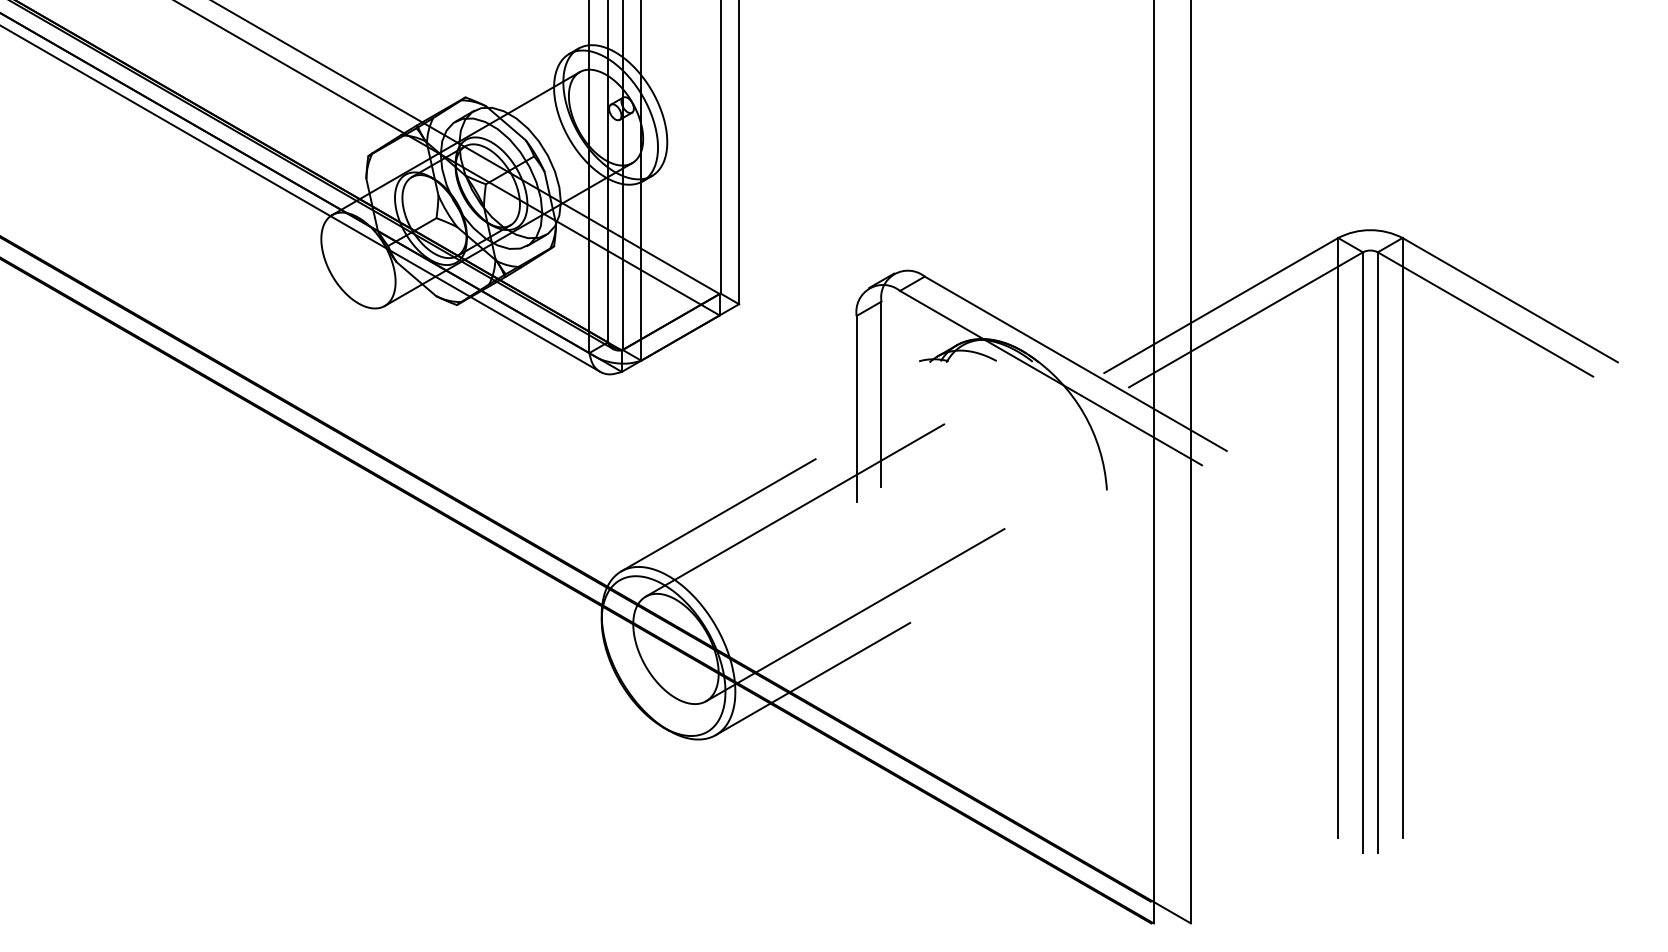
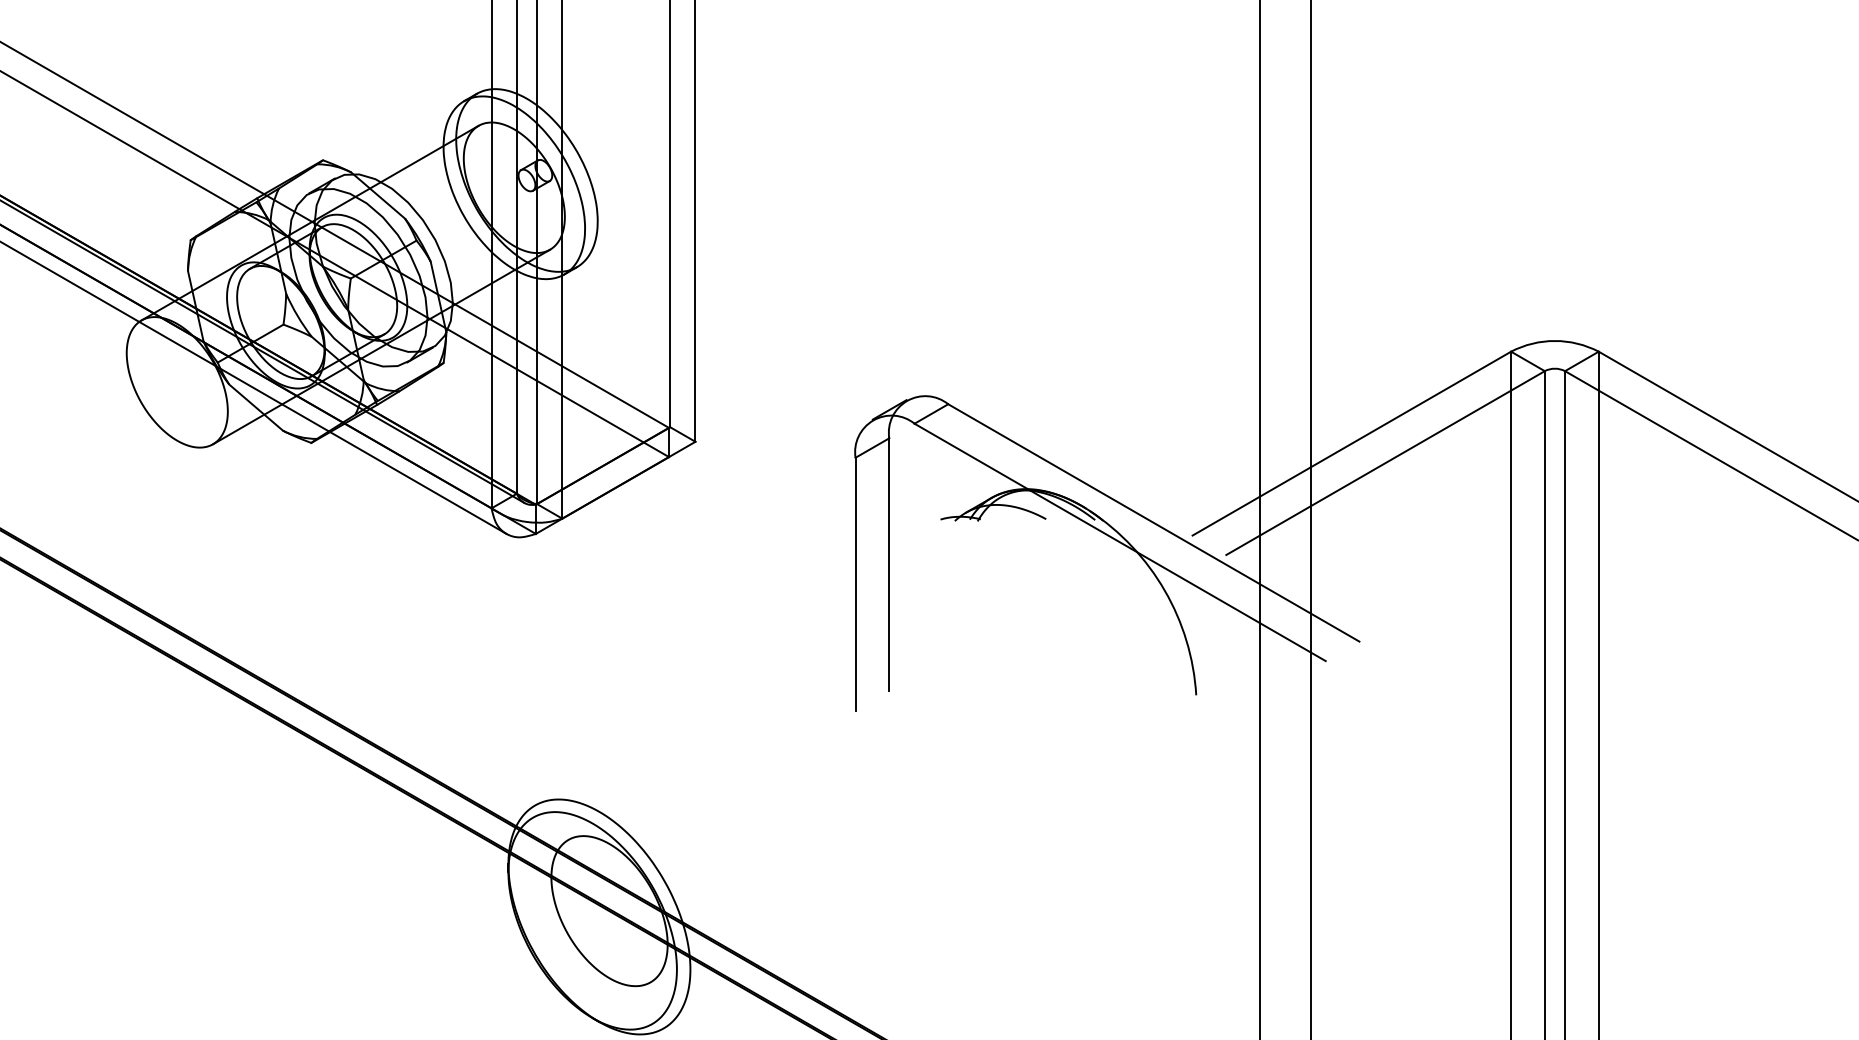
line: (794, 510) -> (770, 722), removed
line: (718, 515) -> (667, 729), removed
line: (855, 615) -> (853, 865), removed
line: (812, 678) -> (795, 951), removed

